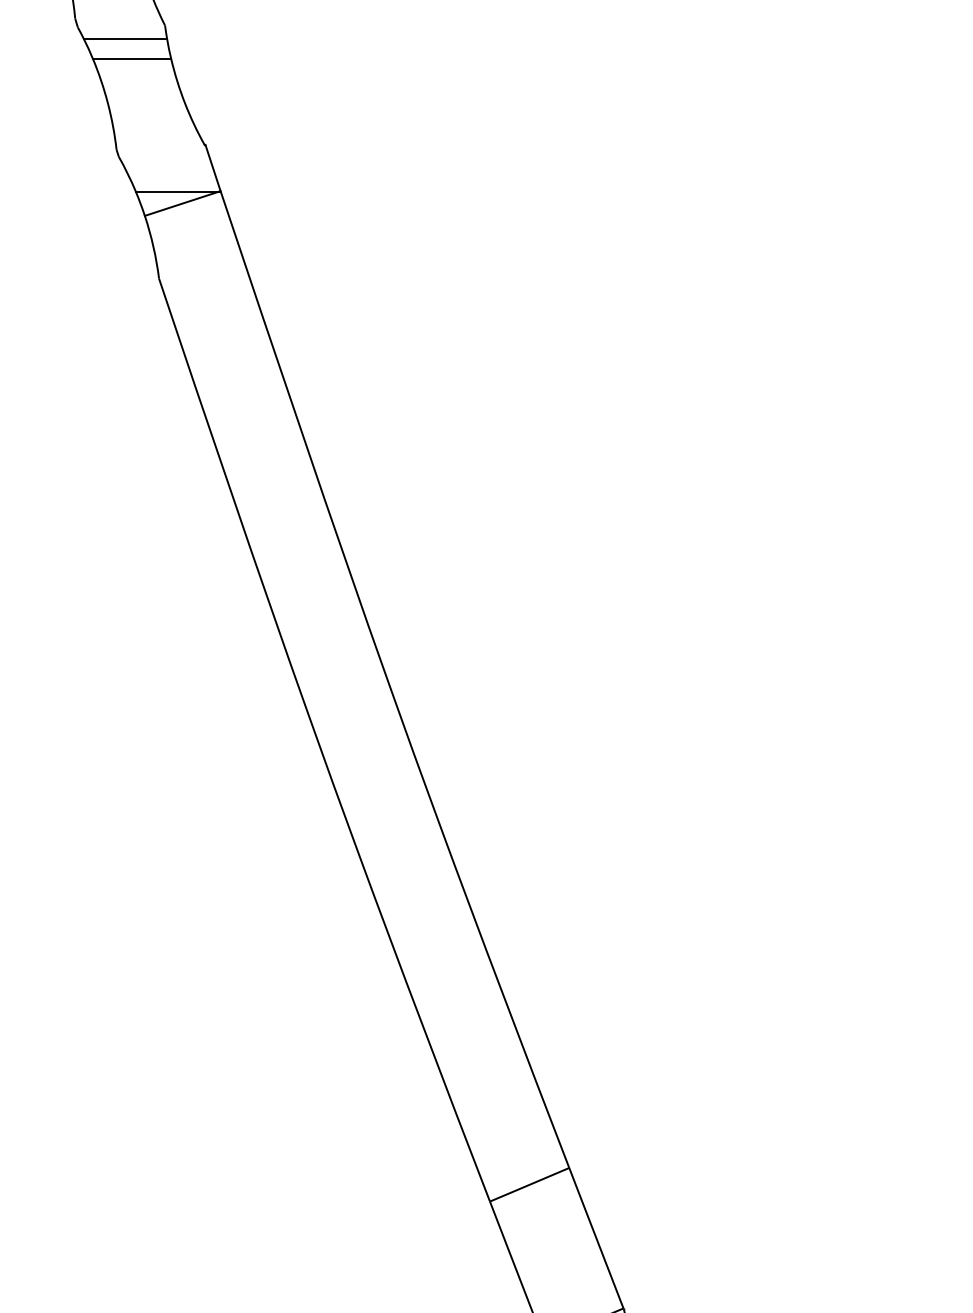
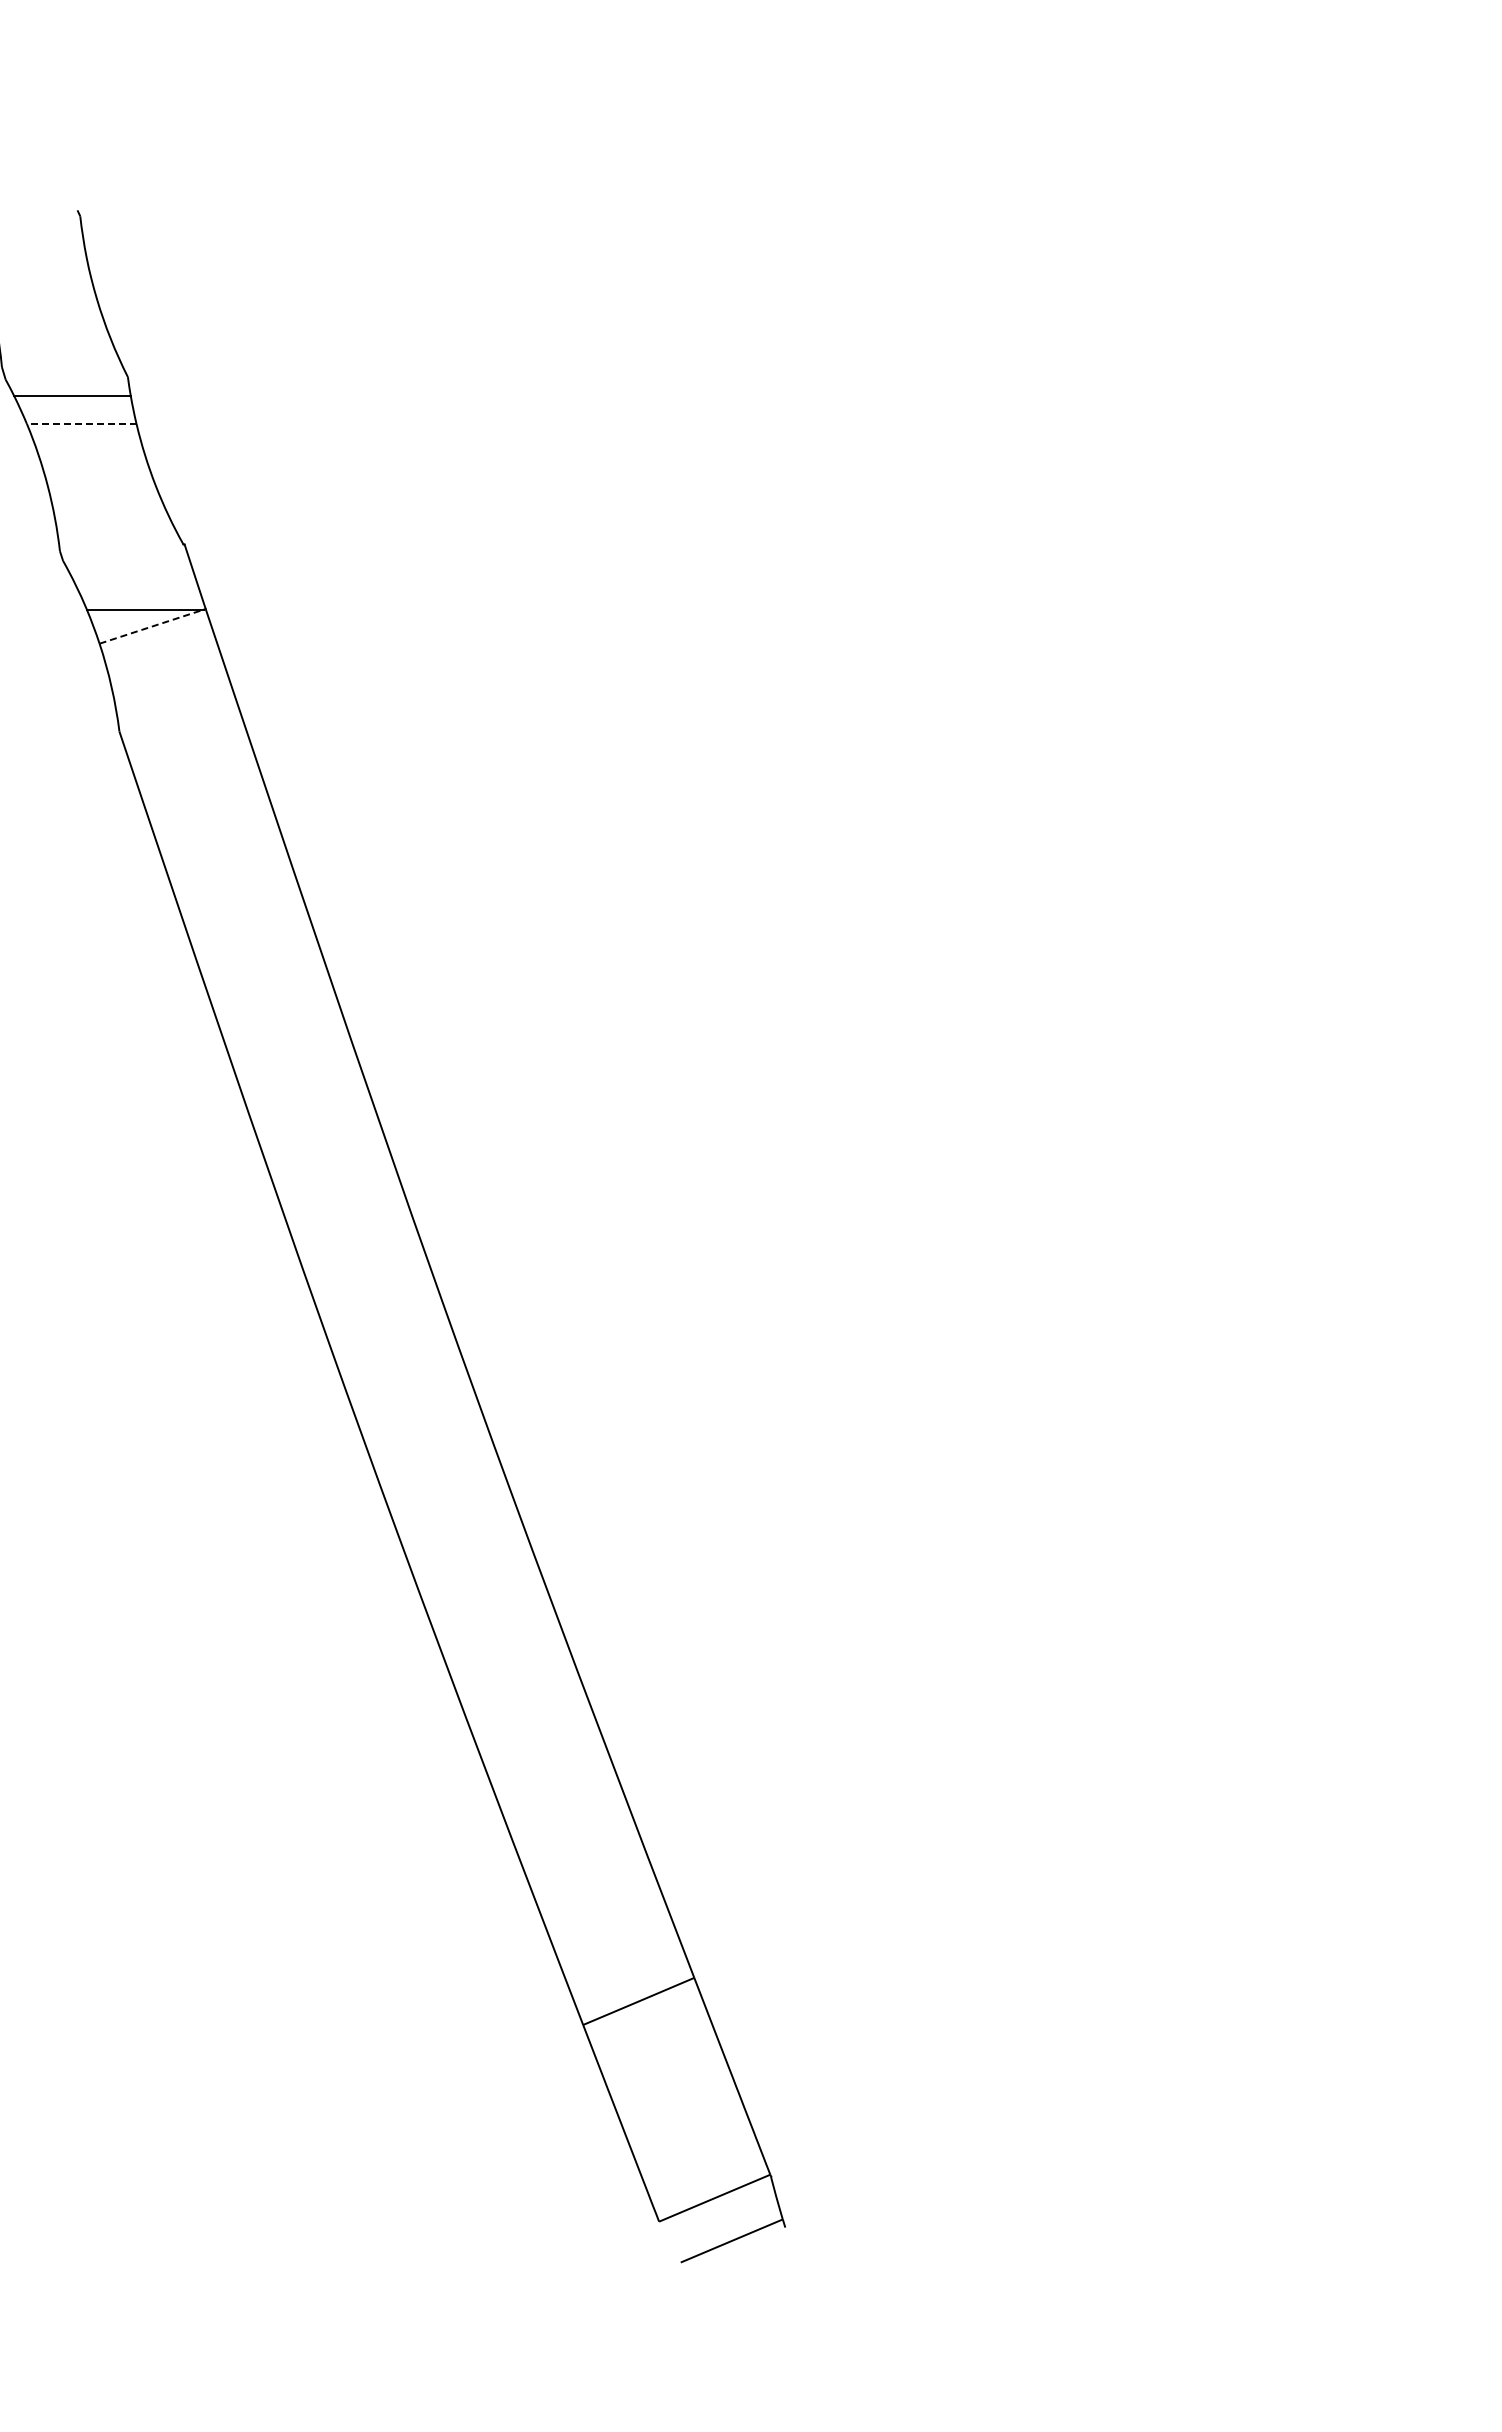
line: (131, 58) -> (81, 423), solid -> dashed
line: (182, 203) -> (152, 626), solid -> dashed

